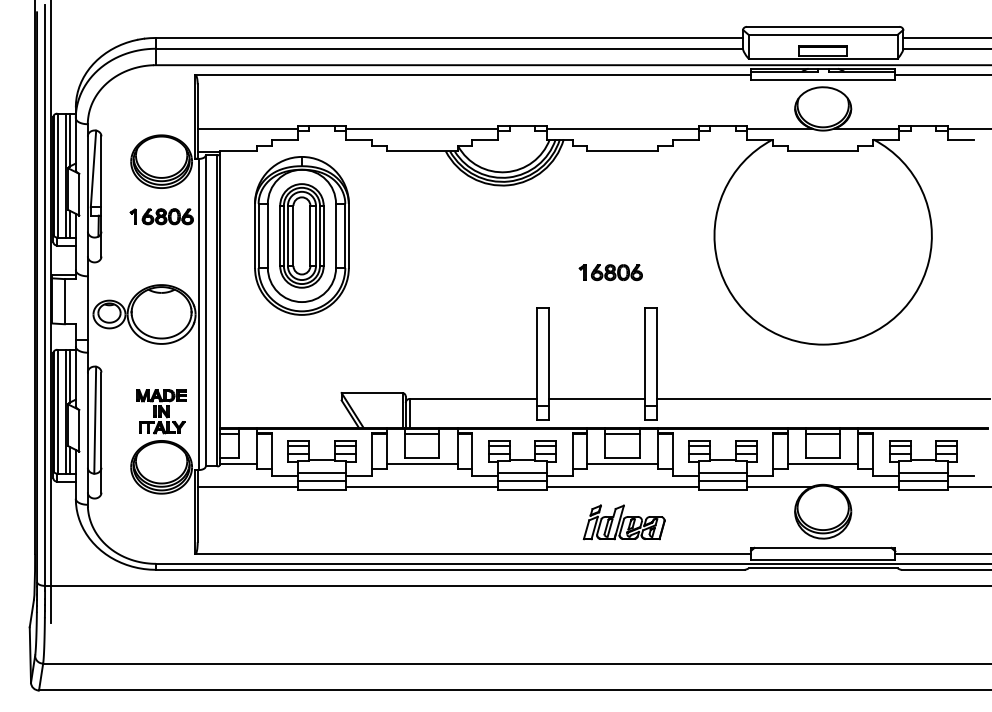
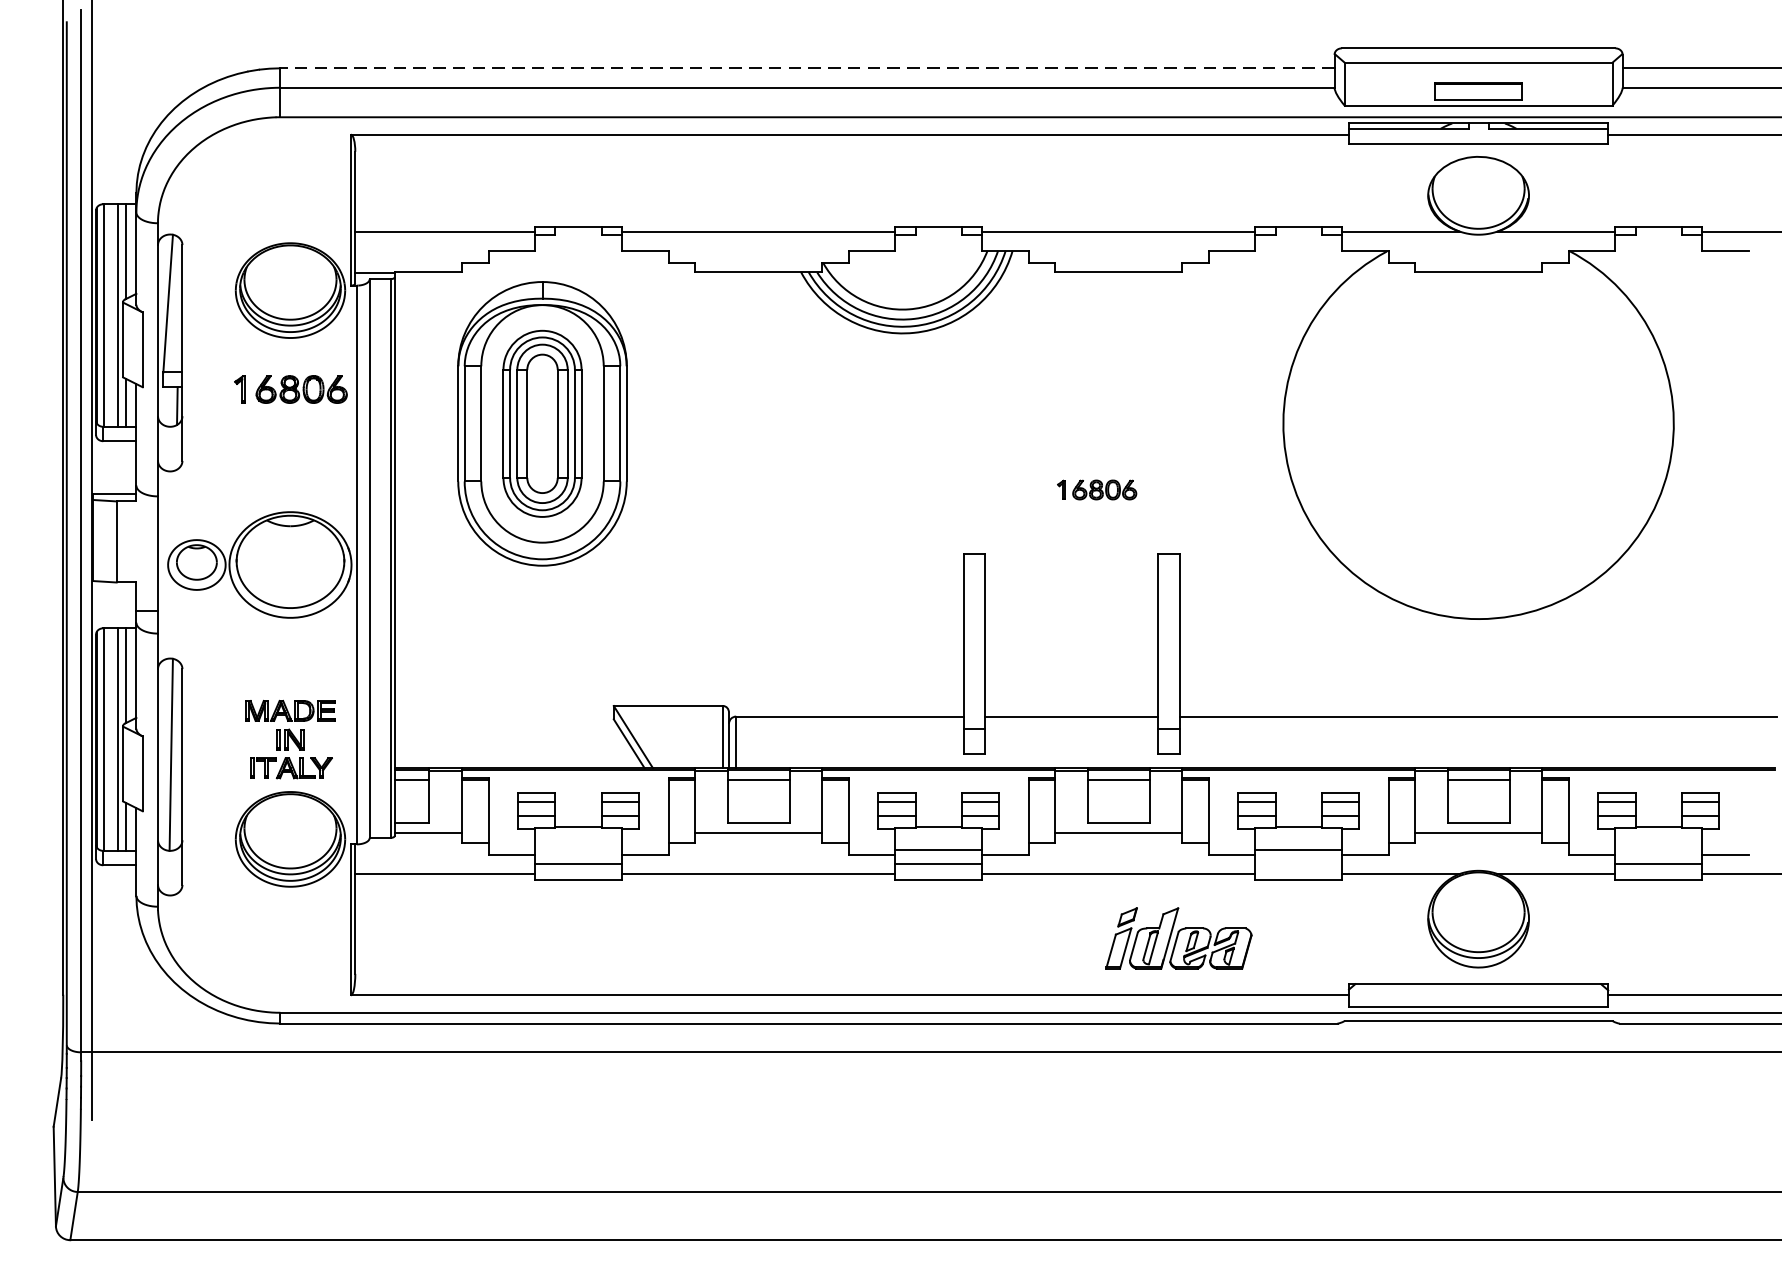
line: (449, 37) -> (807, 67), solid -> dashed
part: (610, 272) -> (1096, 489), size x0.7
line: (321, 473) -> (577, 850), removed
line: (923, 473) -> (1658, 850), removed
line: (722, 481) -> (1297, 864), removed
part: (623, 522) -> (1177, 938), moved

